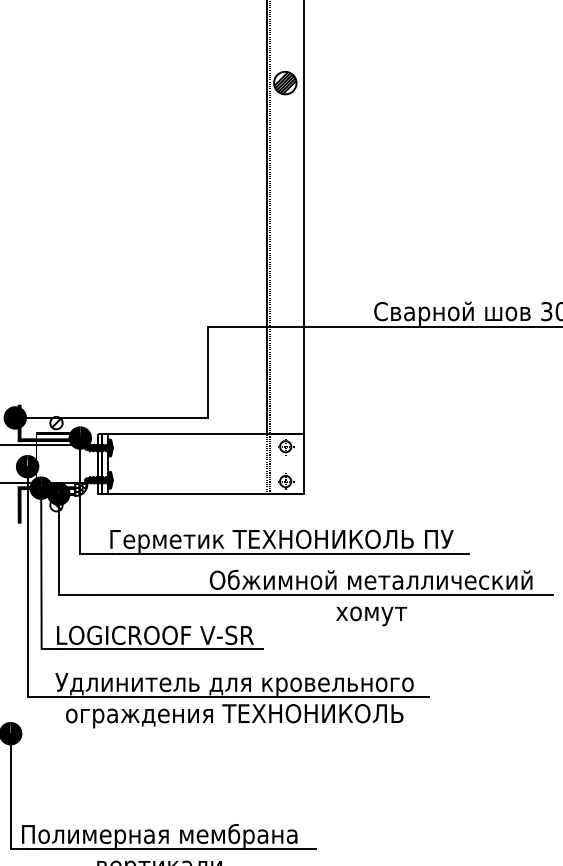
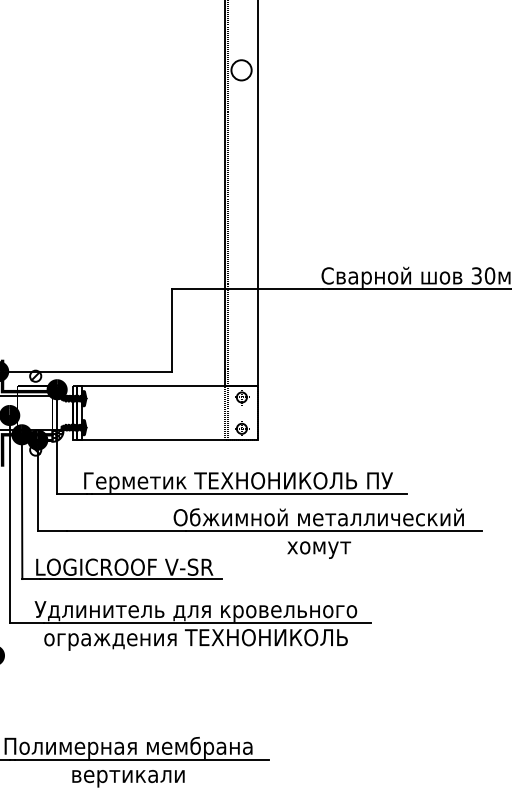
hatch: (285, 83) -> (241, 70), removed

